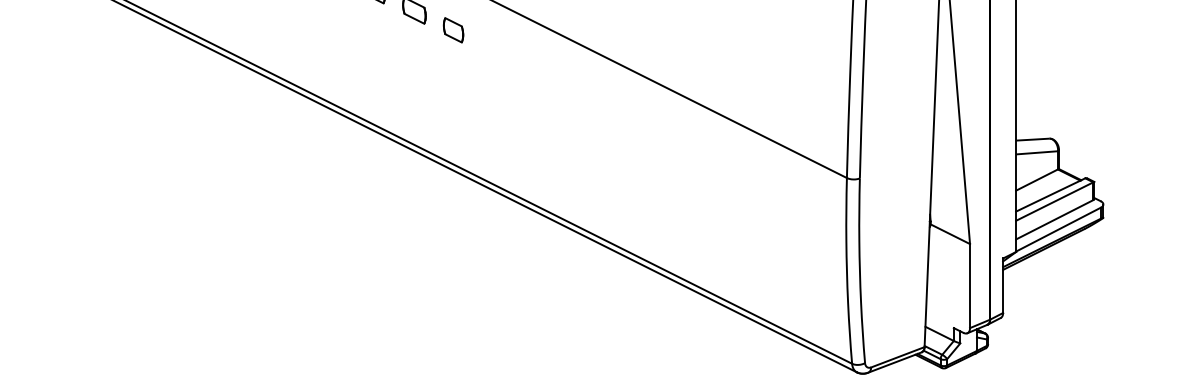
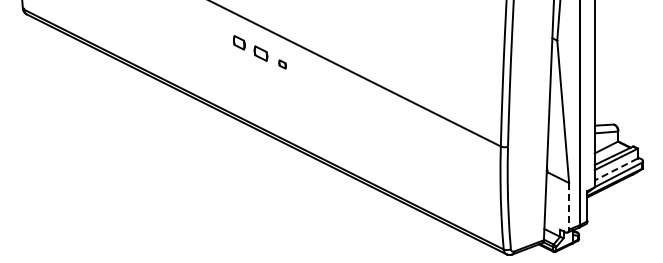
part: (453, 30) -> (282, 64), size x0.6
line: (1053, 219) -> (615, 169), solid -> dashed
line: (970, 286) -> (569, 206), solid -> dashed

